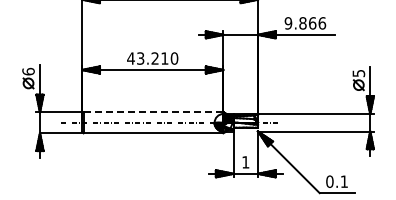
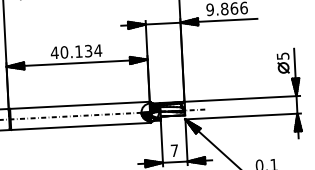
text: (157, 58) -> (81, 51), 43.210 -> 40.134
line: (153, 112) -> (79, 105), dashed -> solid
text: (245, 162) -> (174, 150), 1 -> 7

